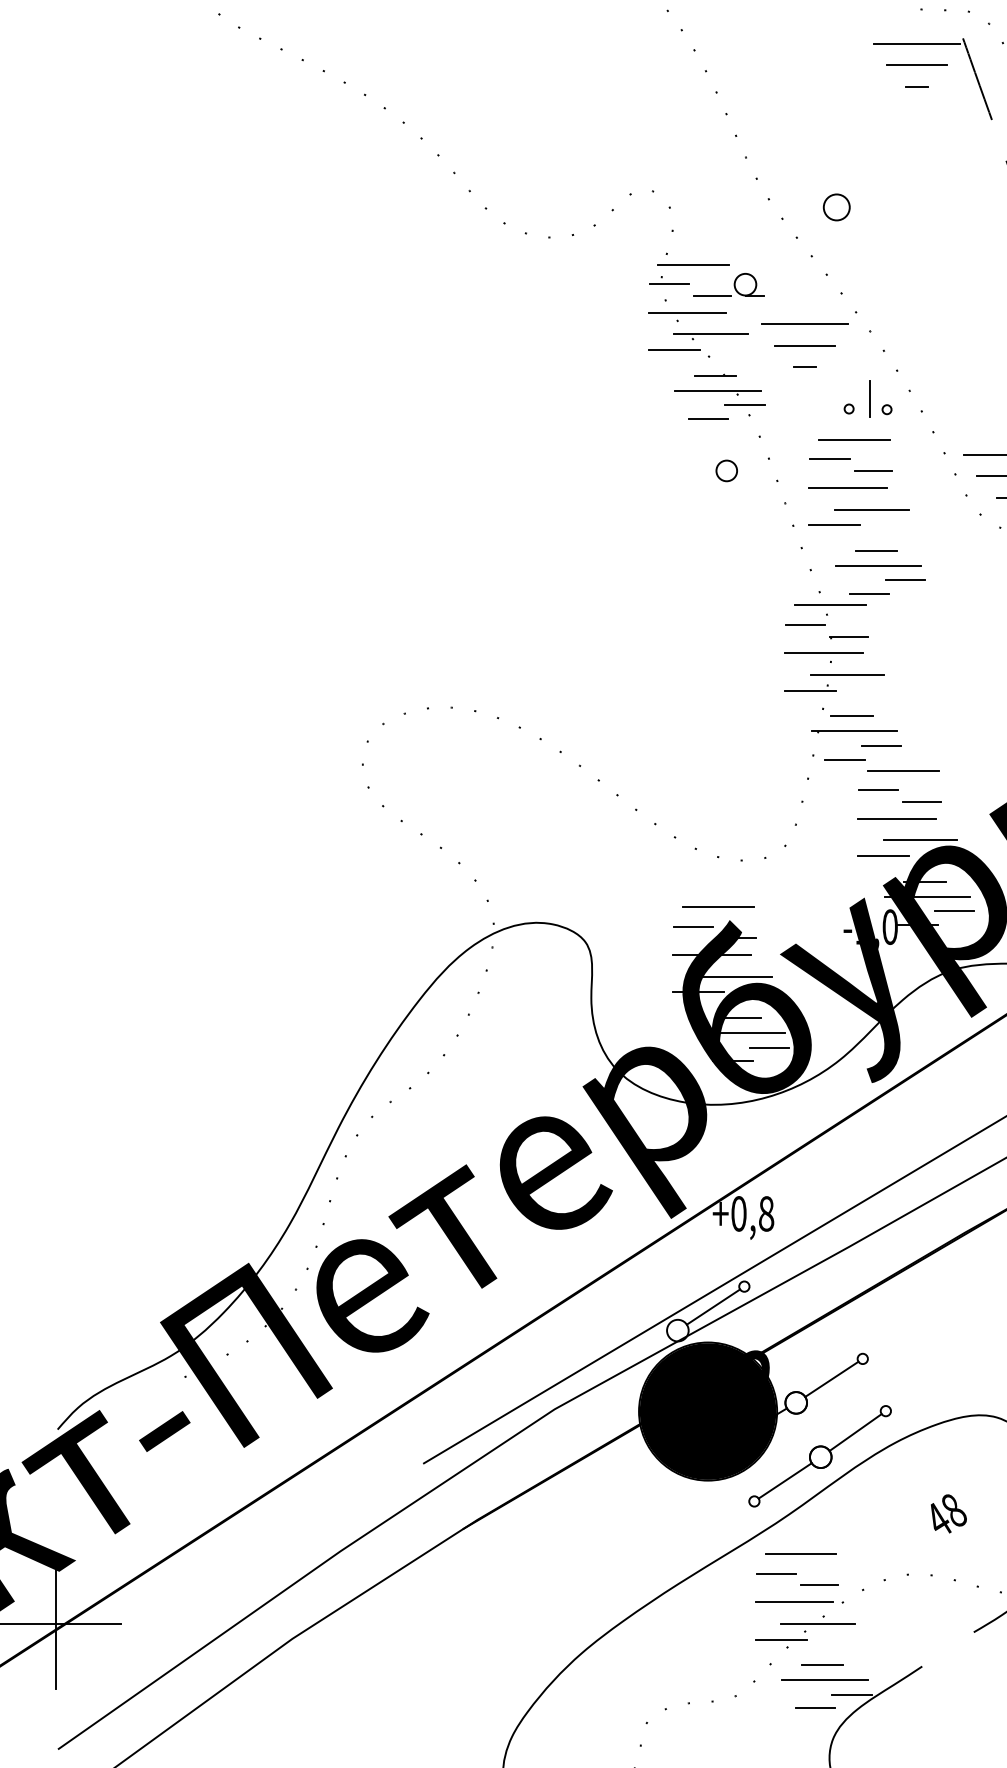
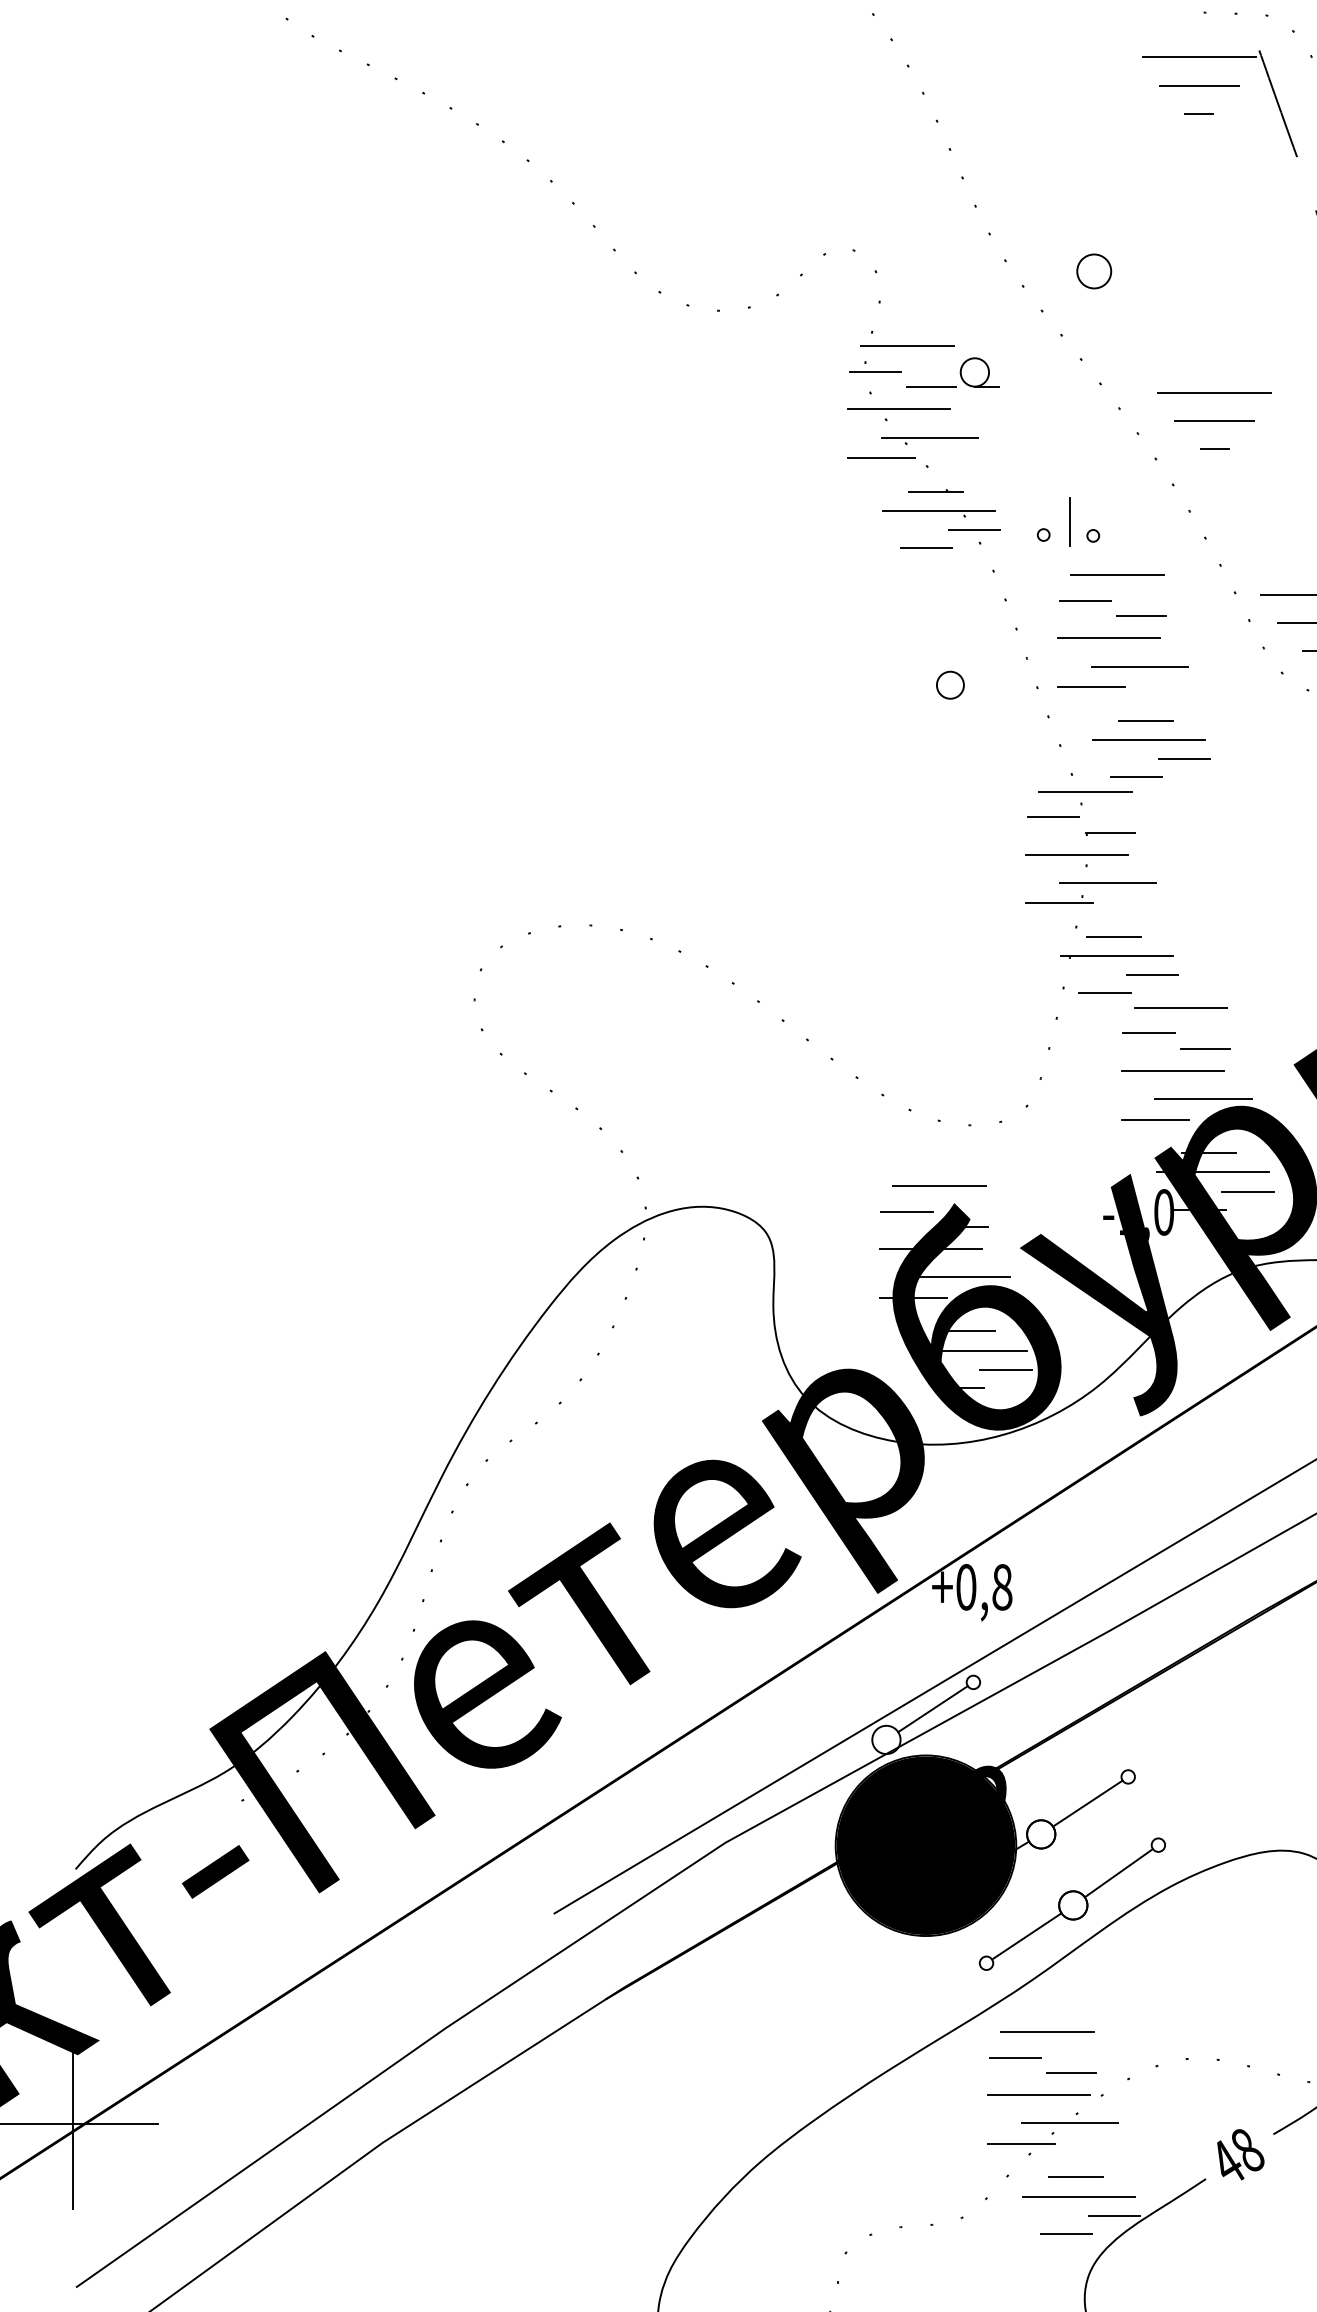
part: (804, 345) -> (1214, 420), moved
part: (867, 398) -> (1067, 521), moved
part: (726, 470) -> (950, 684), moved
text: (948, 1513) -> (1240, 2154), moved

